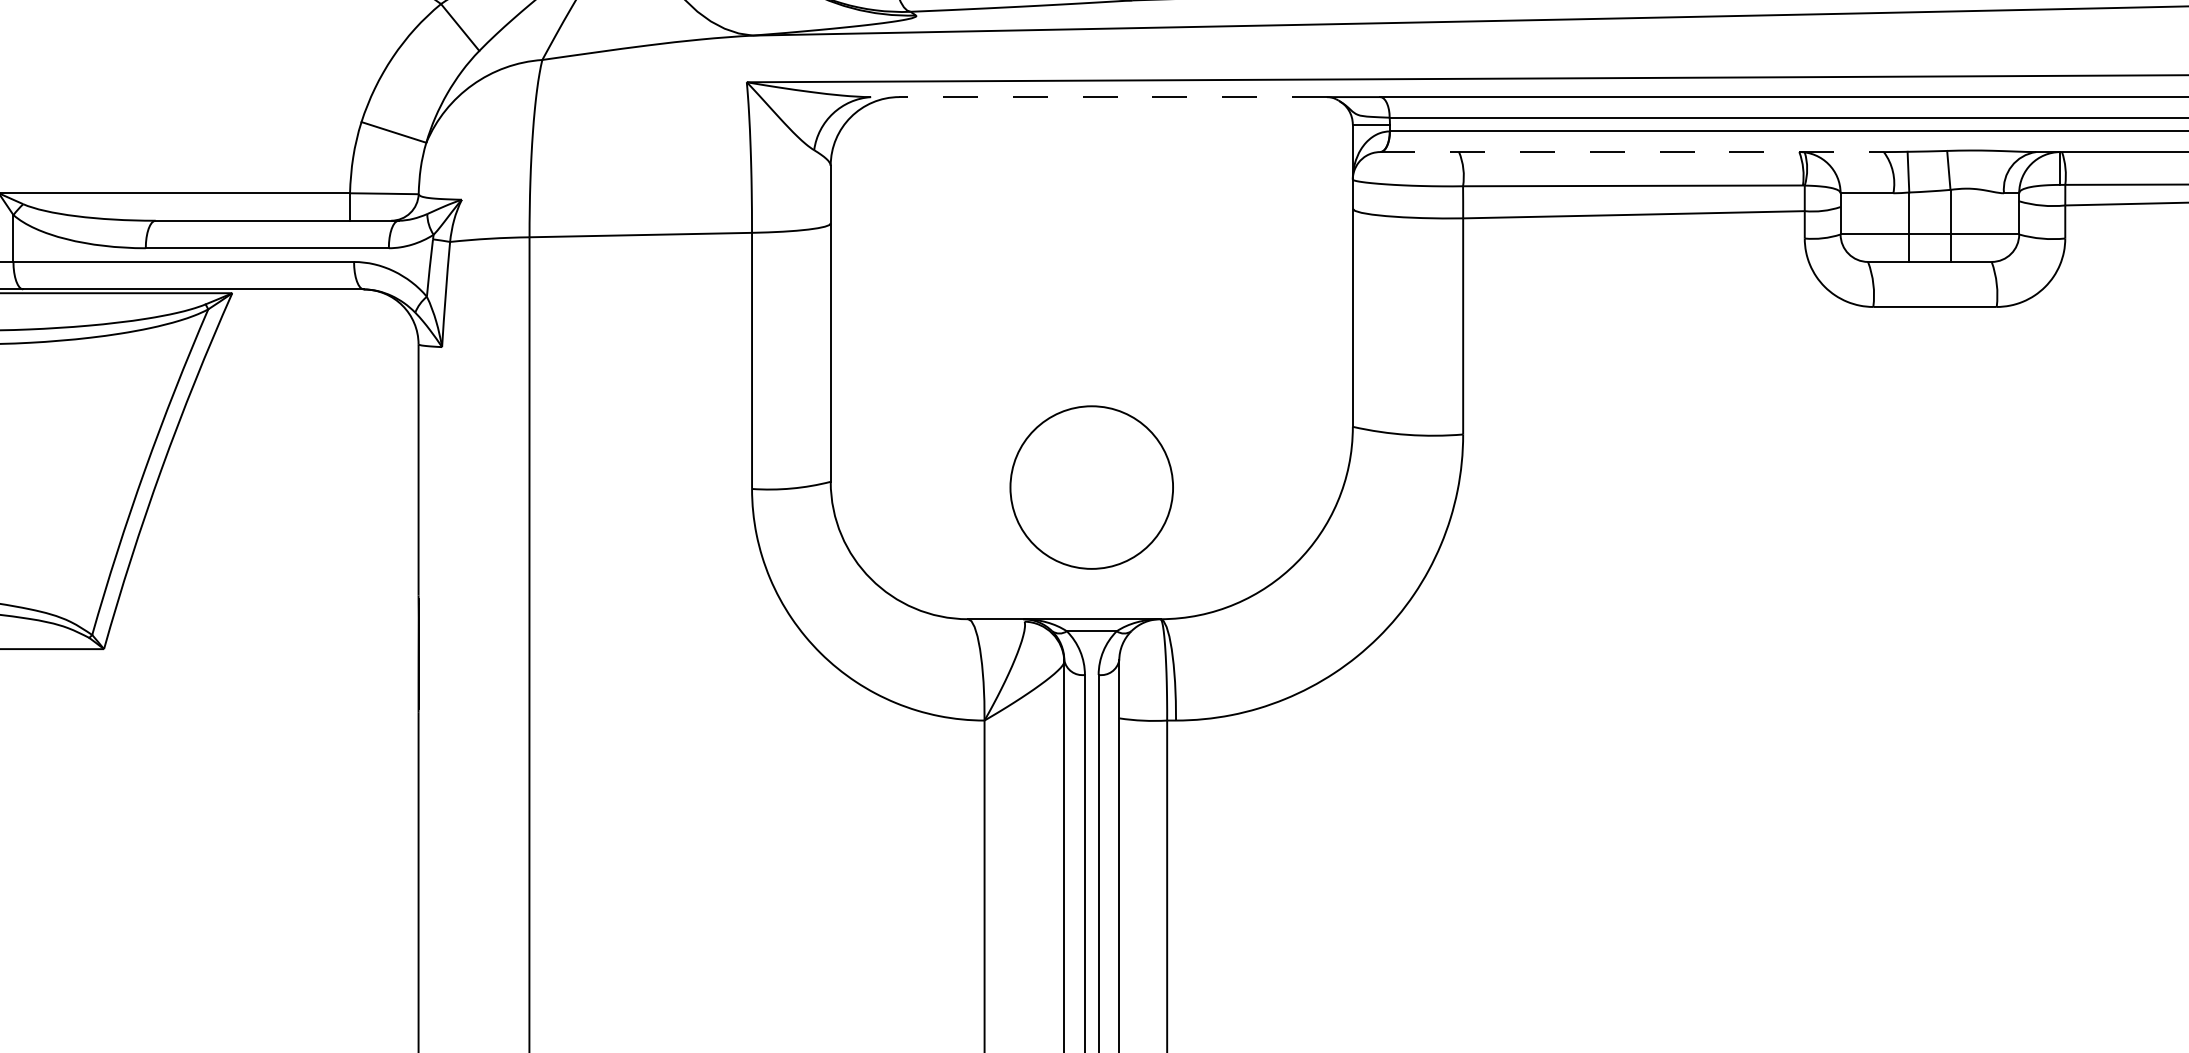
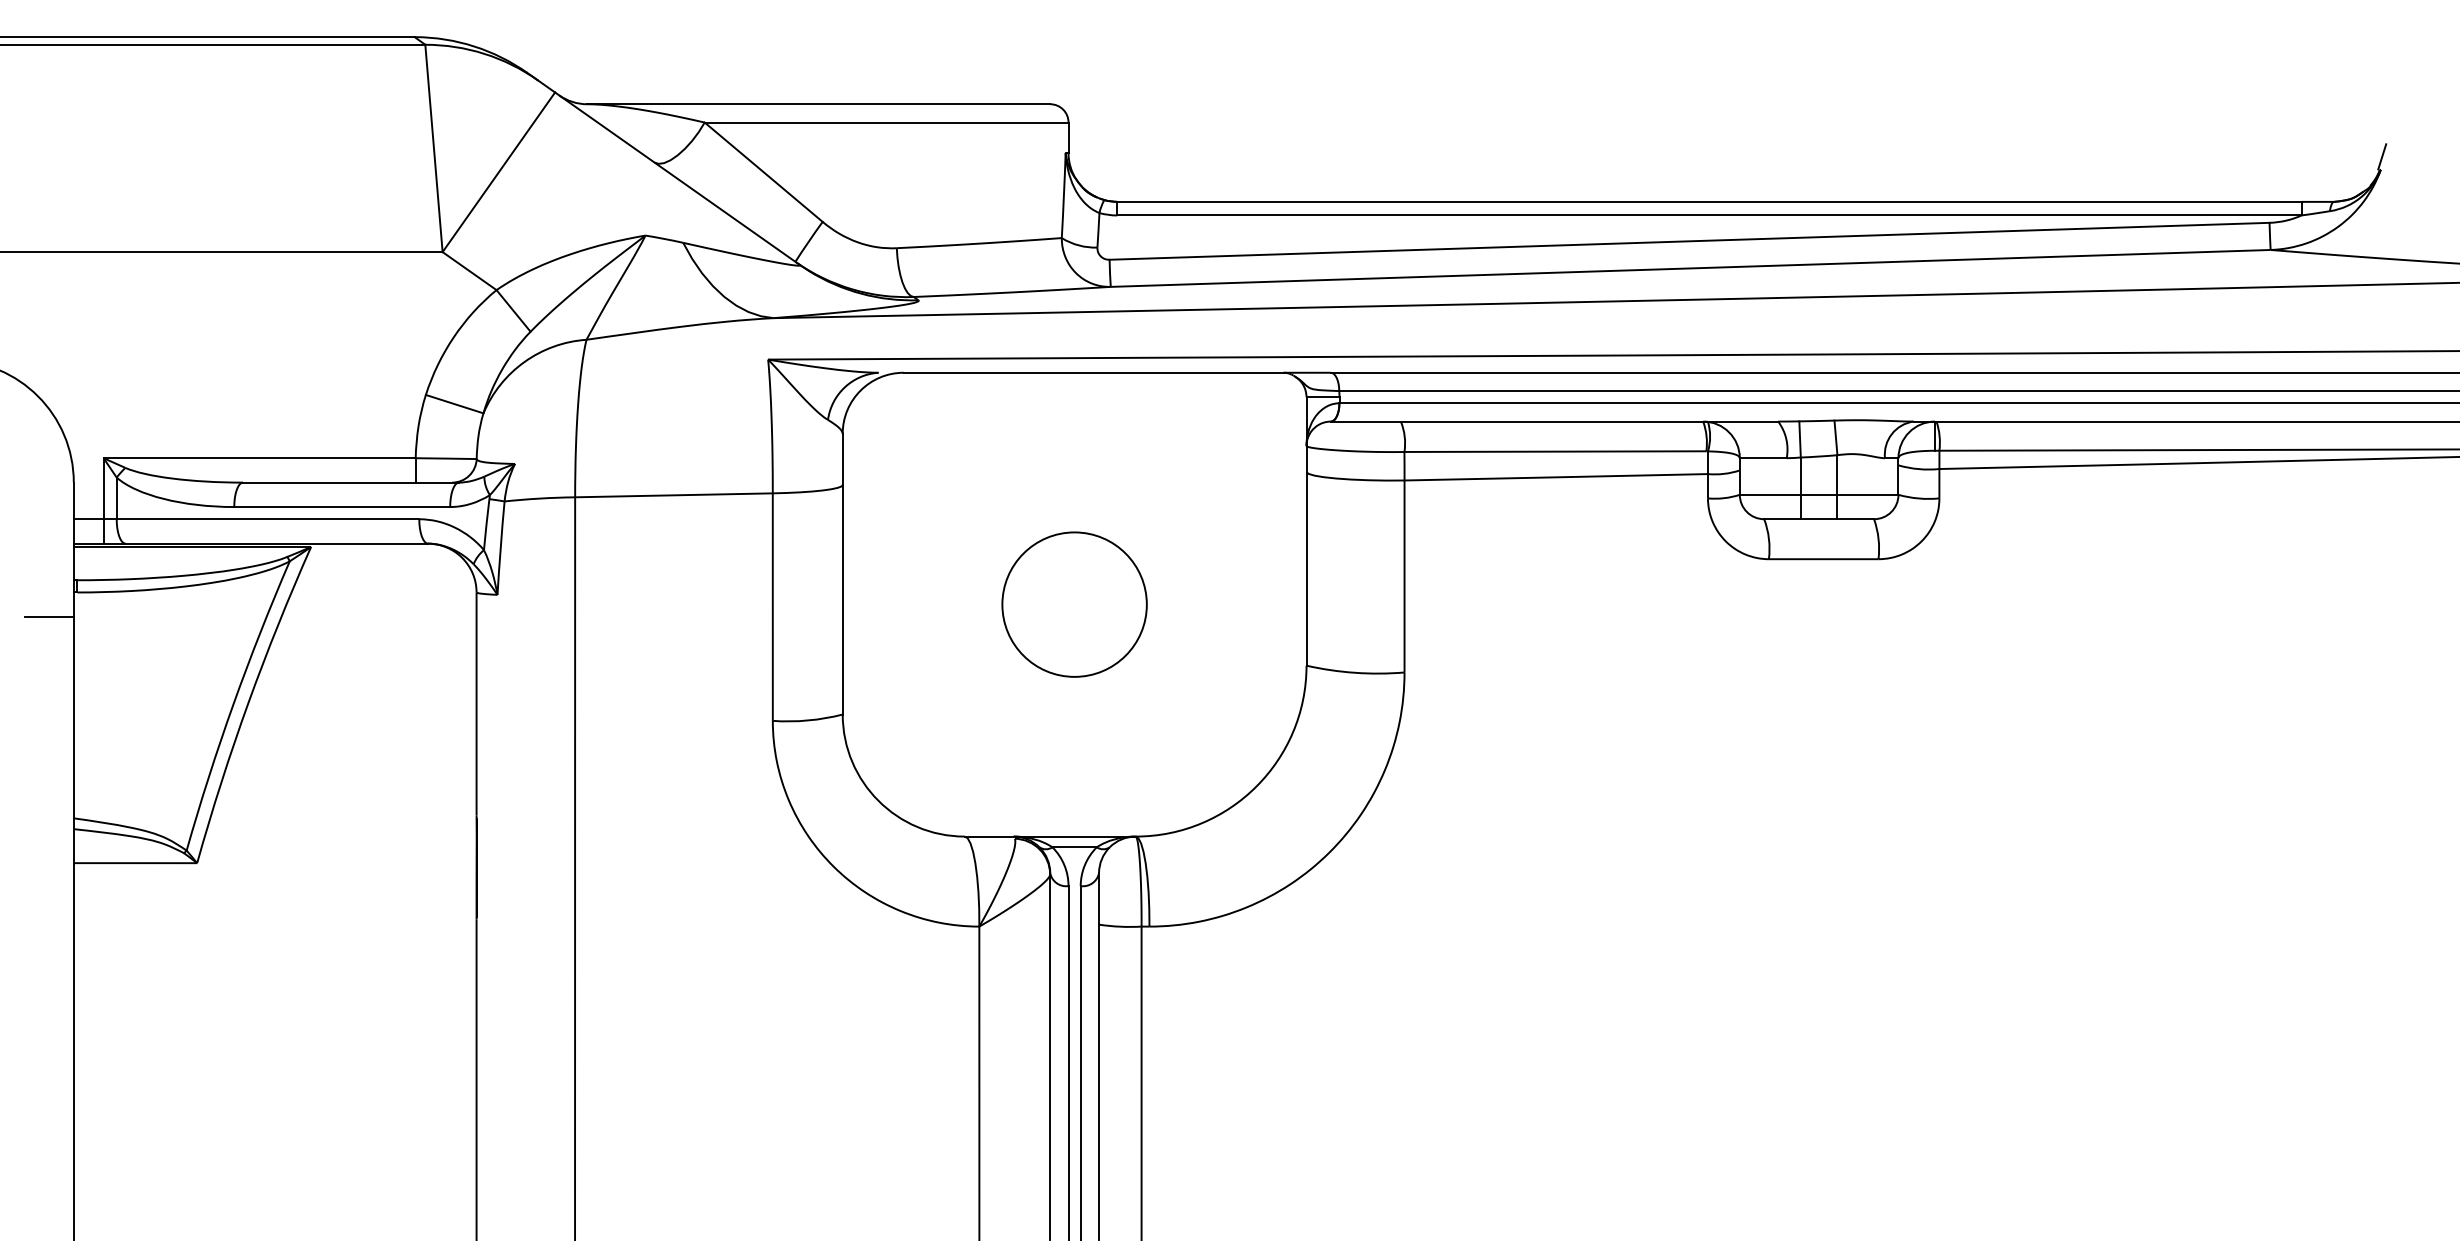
line: (1113, 96) -> (1093, 372), dashed -> solid
line: (1631, 151) -> (1554, 421), dashed -> solid
circle: (1091, 487) -> (1074, 604), moved

